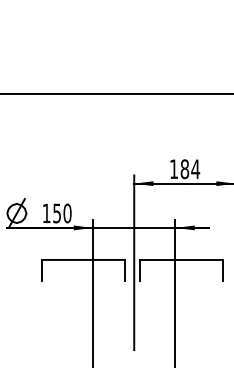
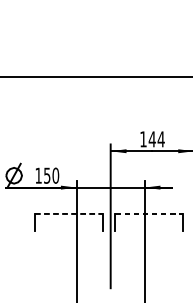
text: (184, 169) -> (152, 139), 184 -> 144
line: (84, 259) -> (69, 213), solid -> dashed
line: (181, 259) -> (149, 213), solid -> dashed

